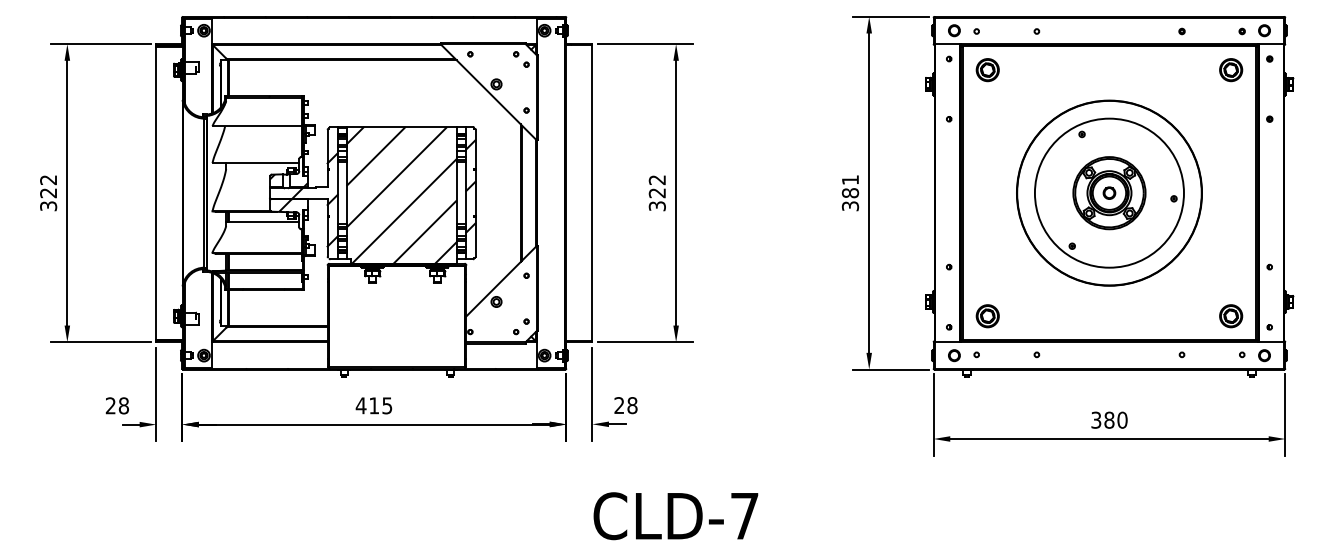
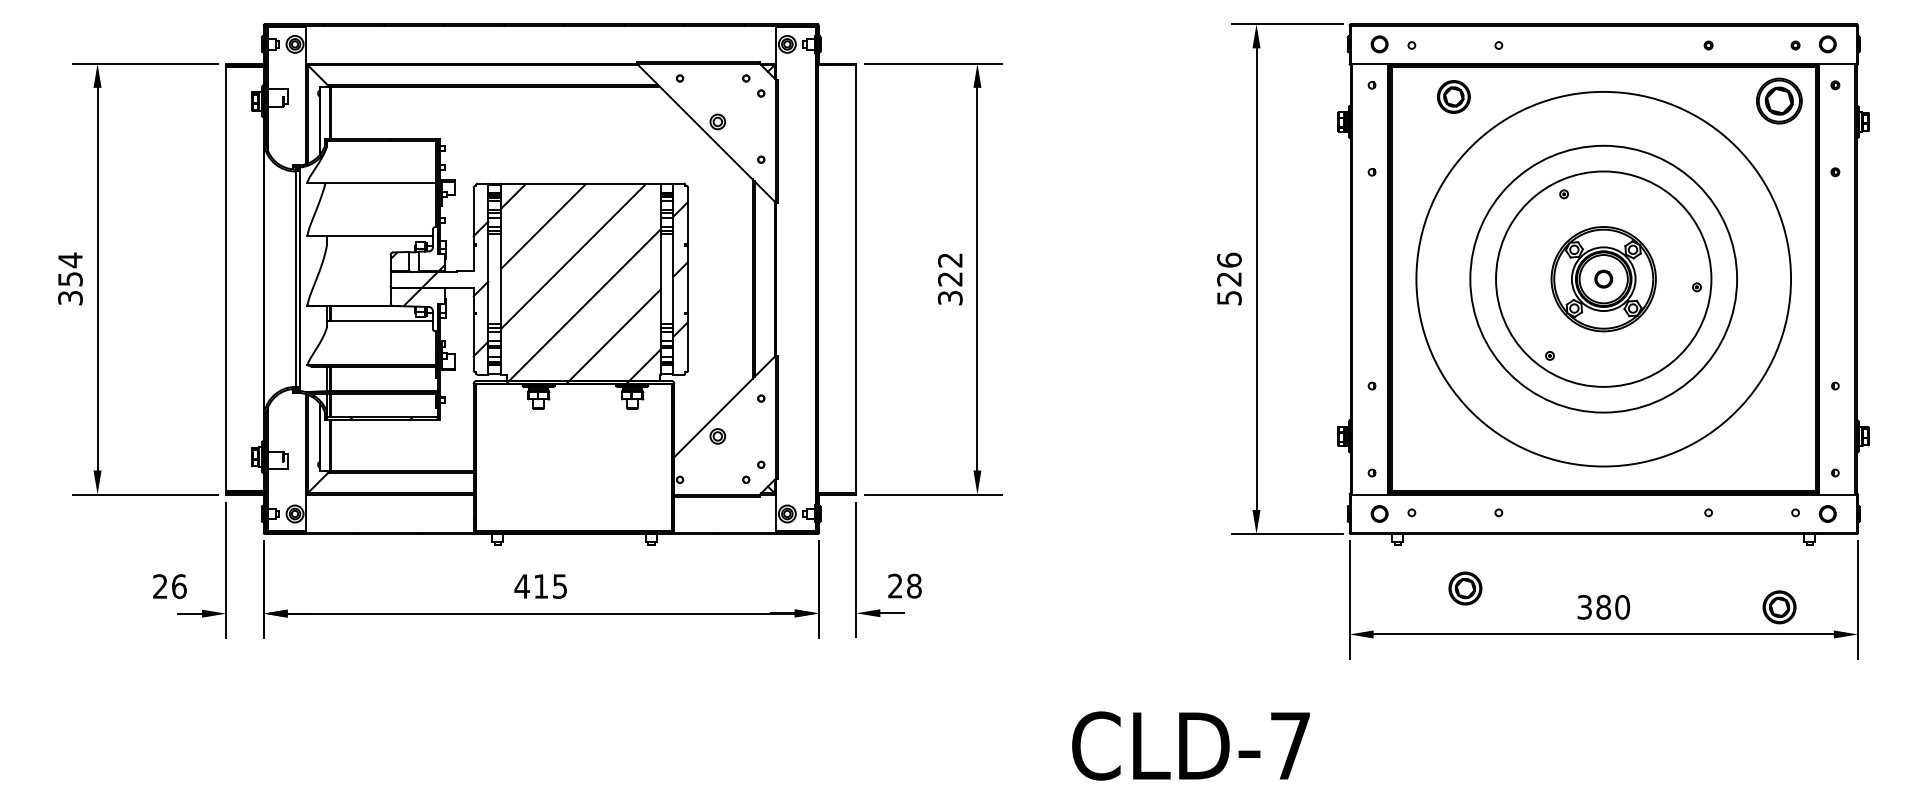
part: (987, 70) -> (1453, 97), moved
part: (1231, 70) -> (1780, 101), size x1.4
text: (48, 186) -> (70, 269), 322 -> 354
text: (850, 192) -> (1229, 278), 381 -> 526
circle: (1109, 192) -> (1603, 278), size x1.4
part: (987, 316) -> (1465, 588), moved
part: (1231, 316) -> (1780, 607), moved
text: (123, 405) -> (178, 586), 28 -> 26
text: (675, 516) -> (1190, 746), moved

